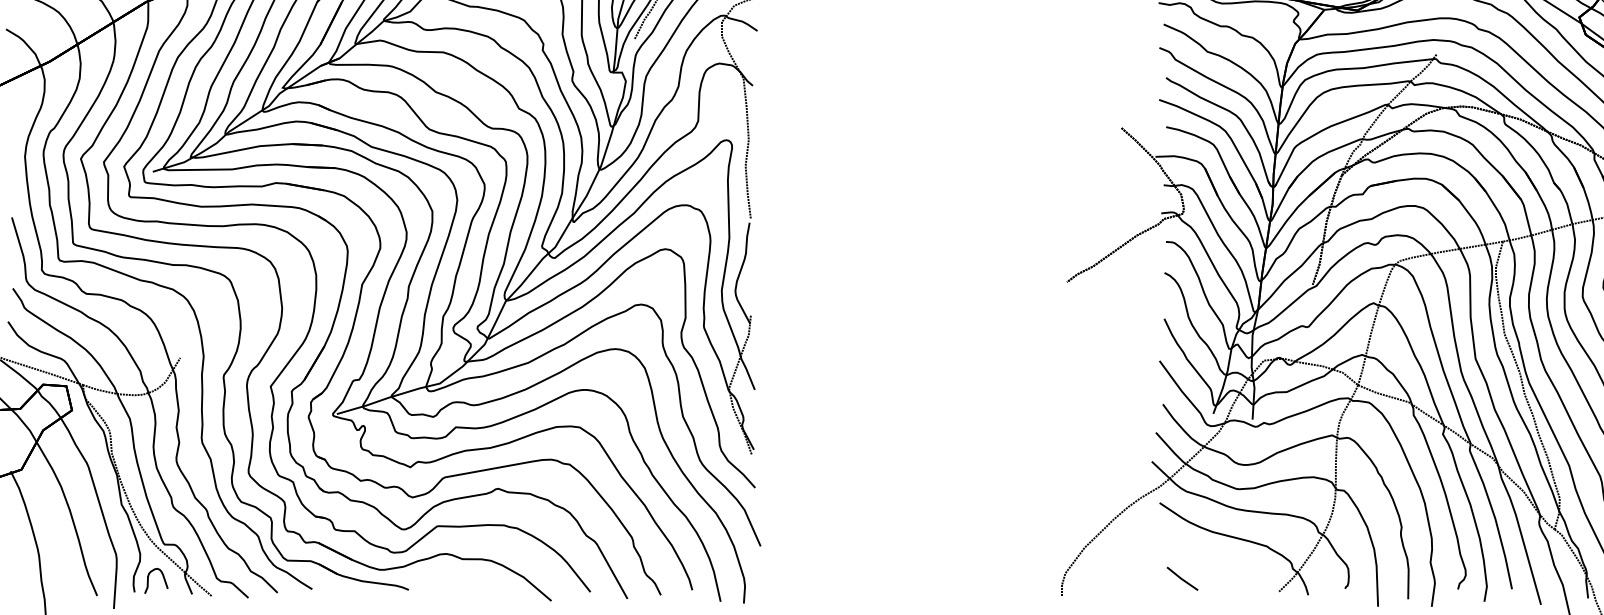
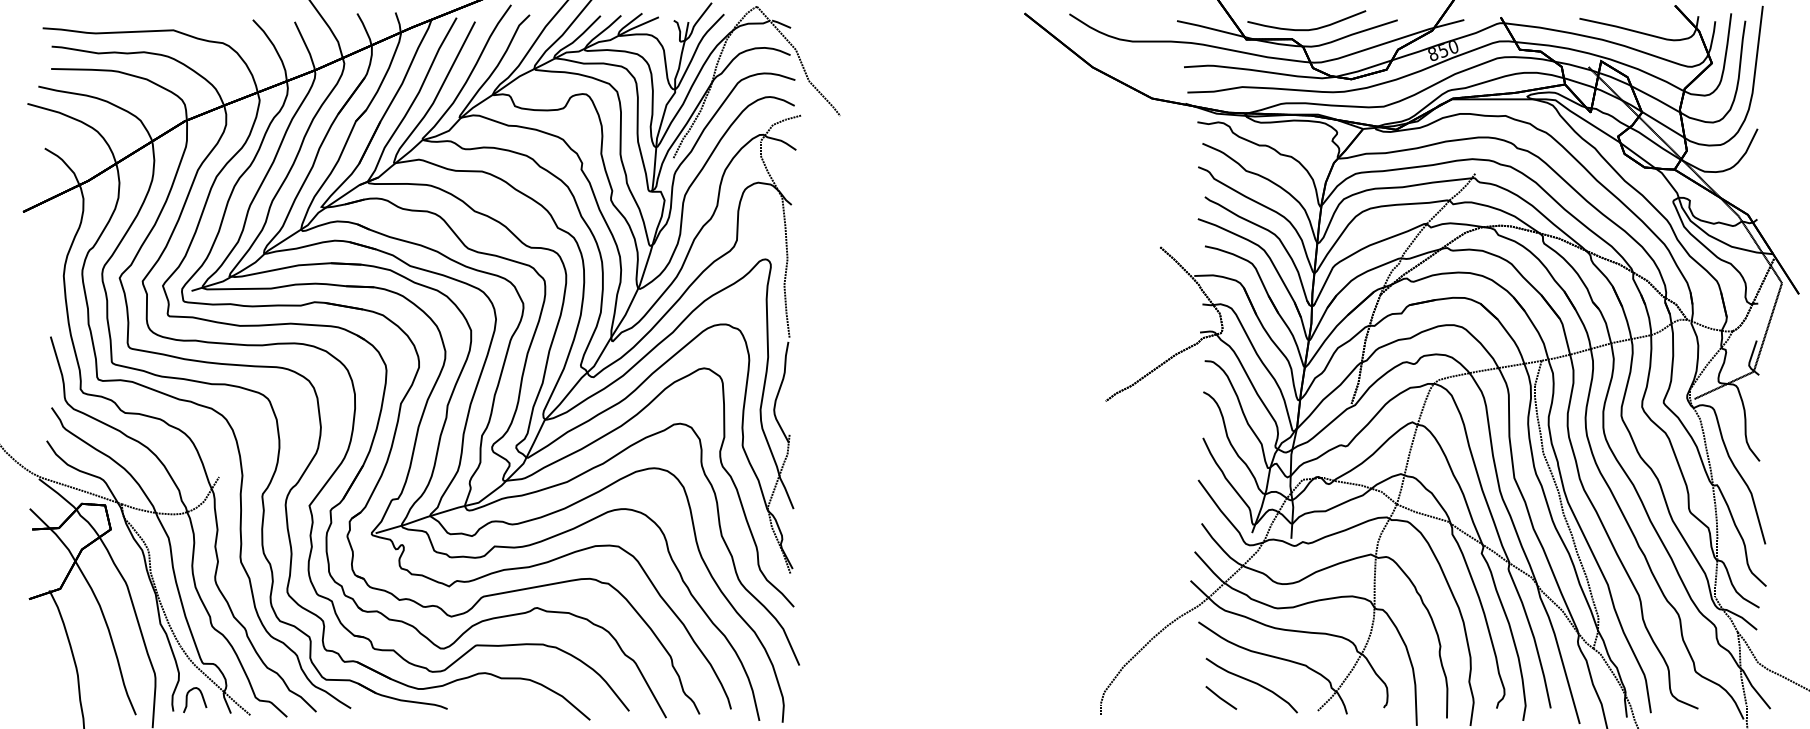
curve: (1214, 564) -> (1253, 683), added

